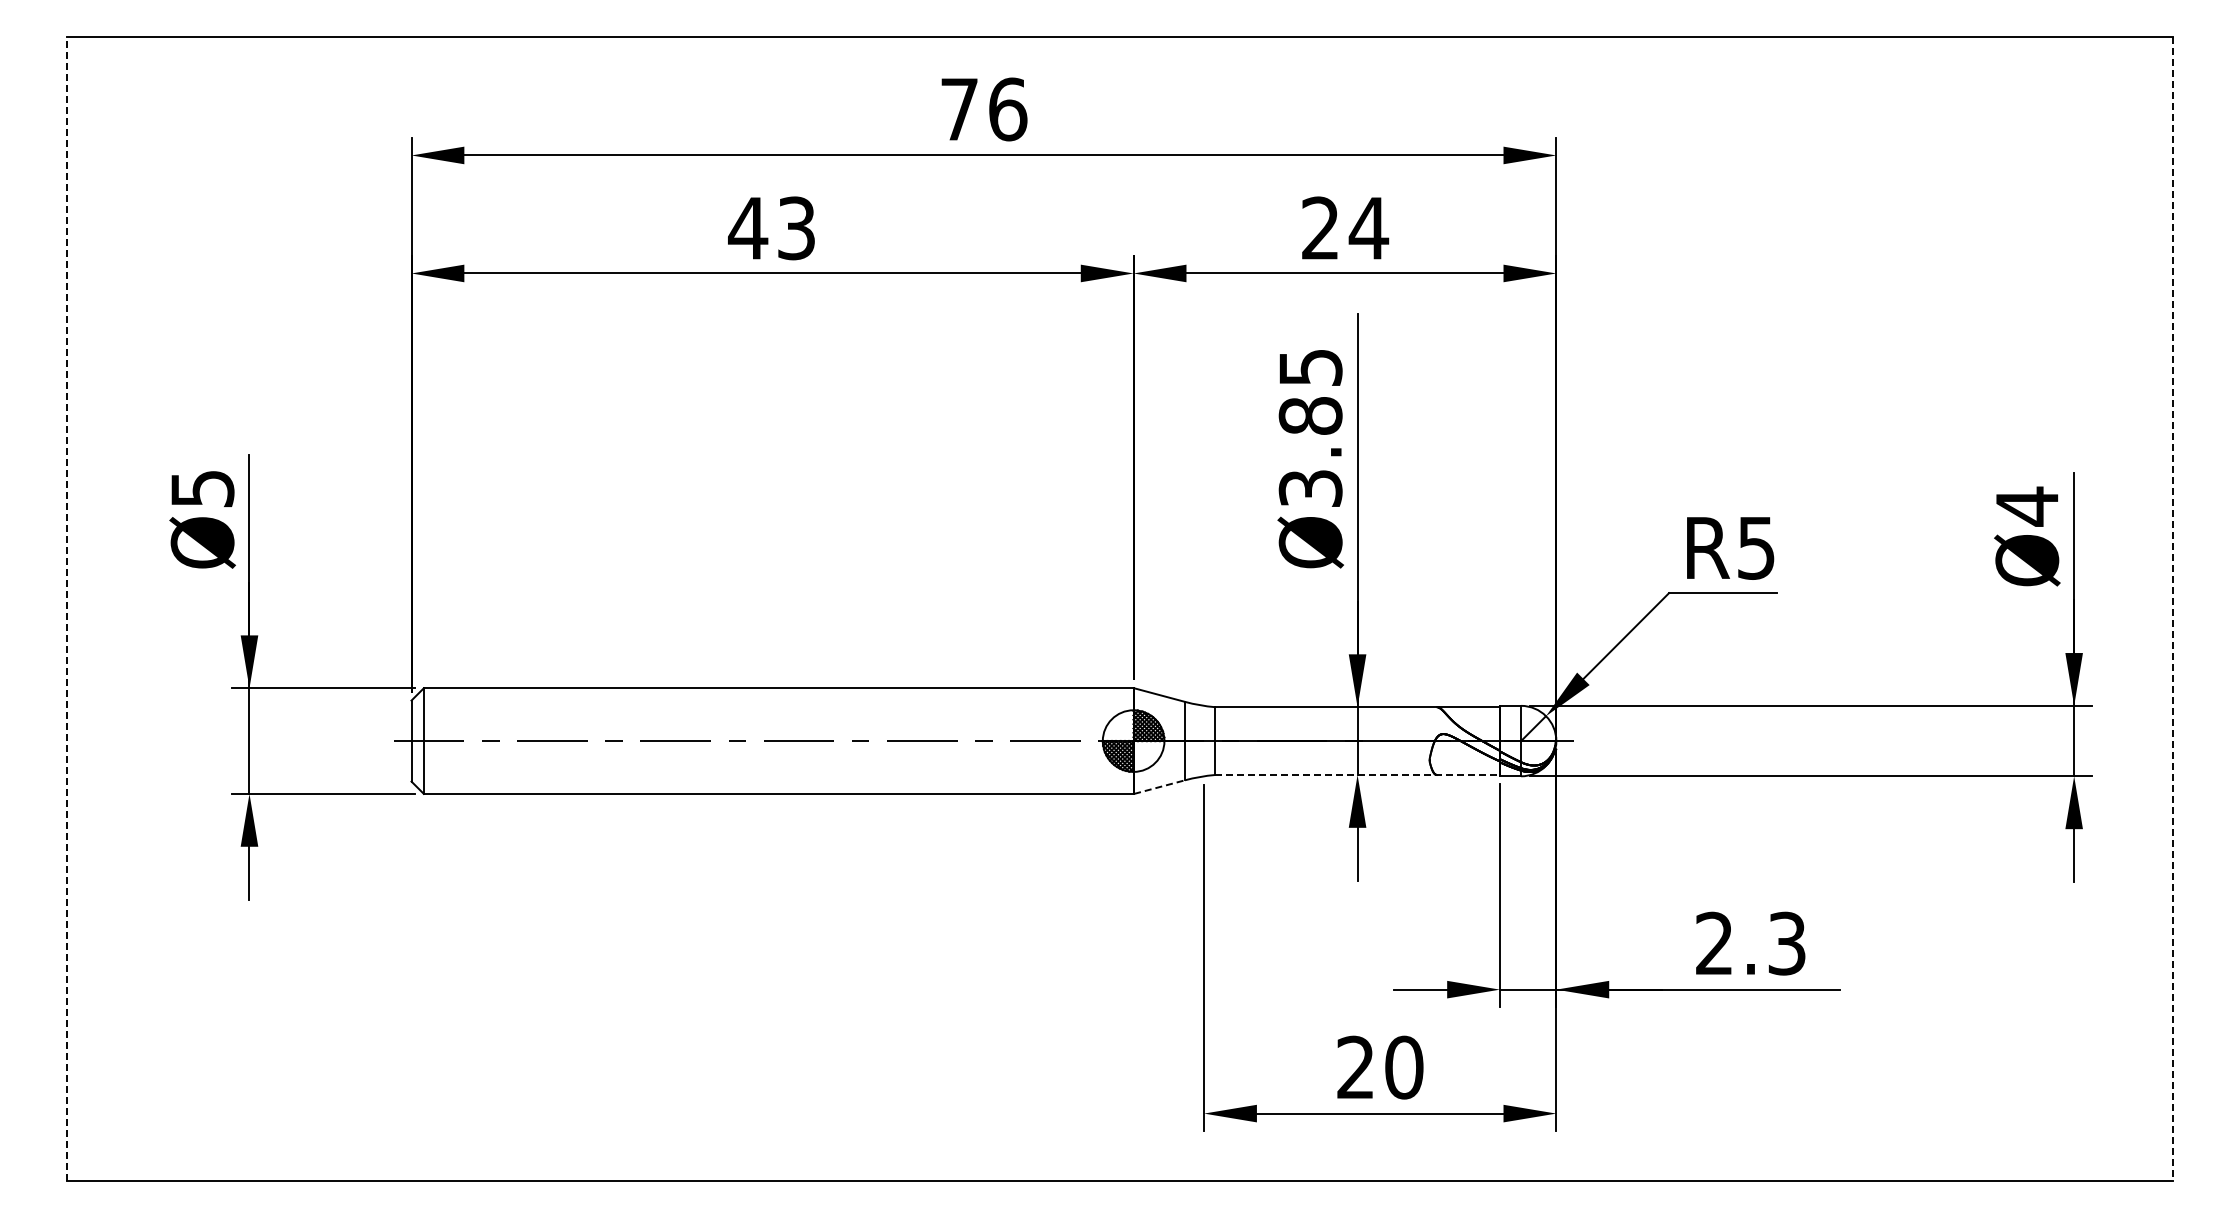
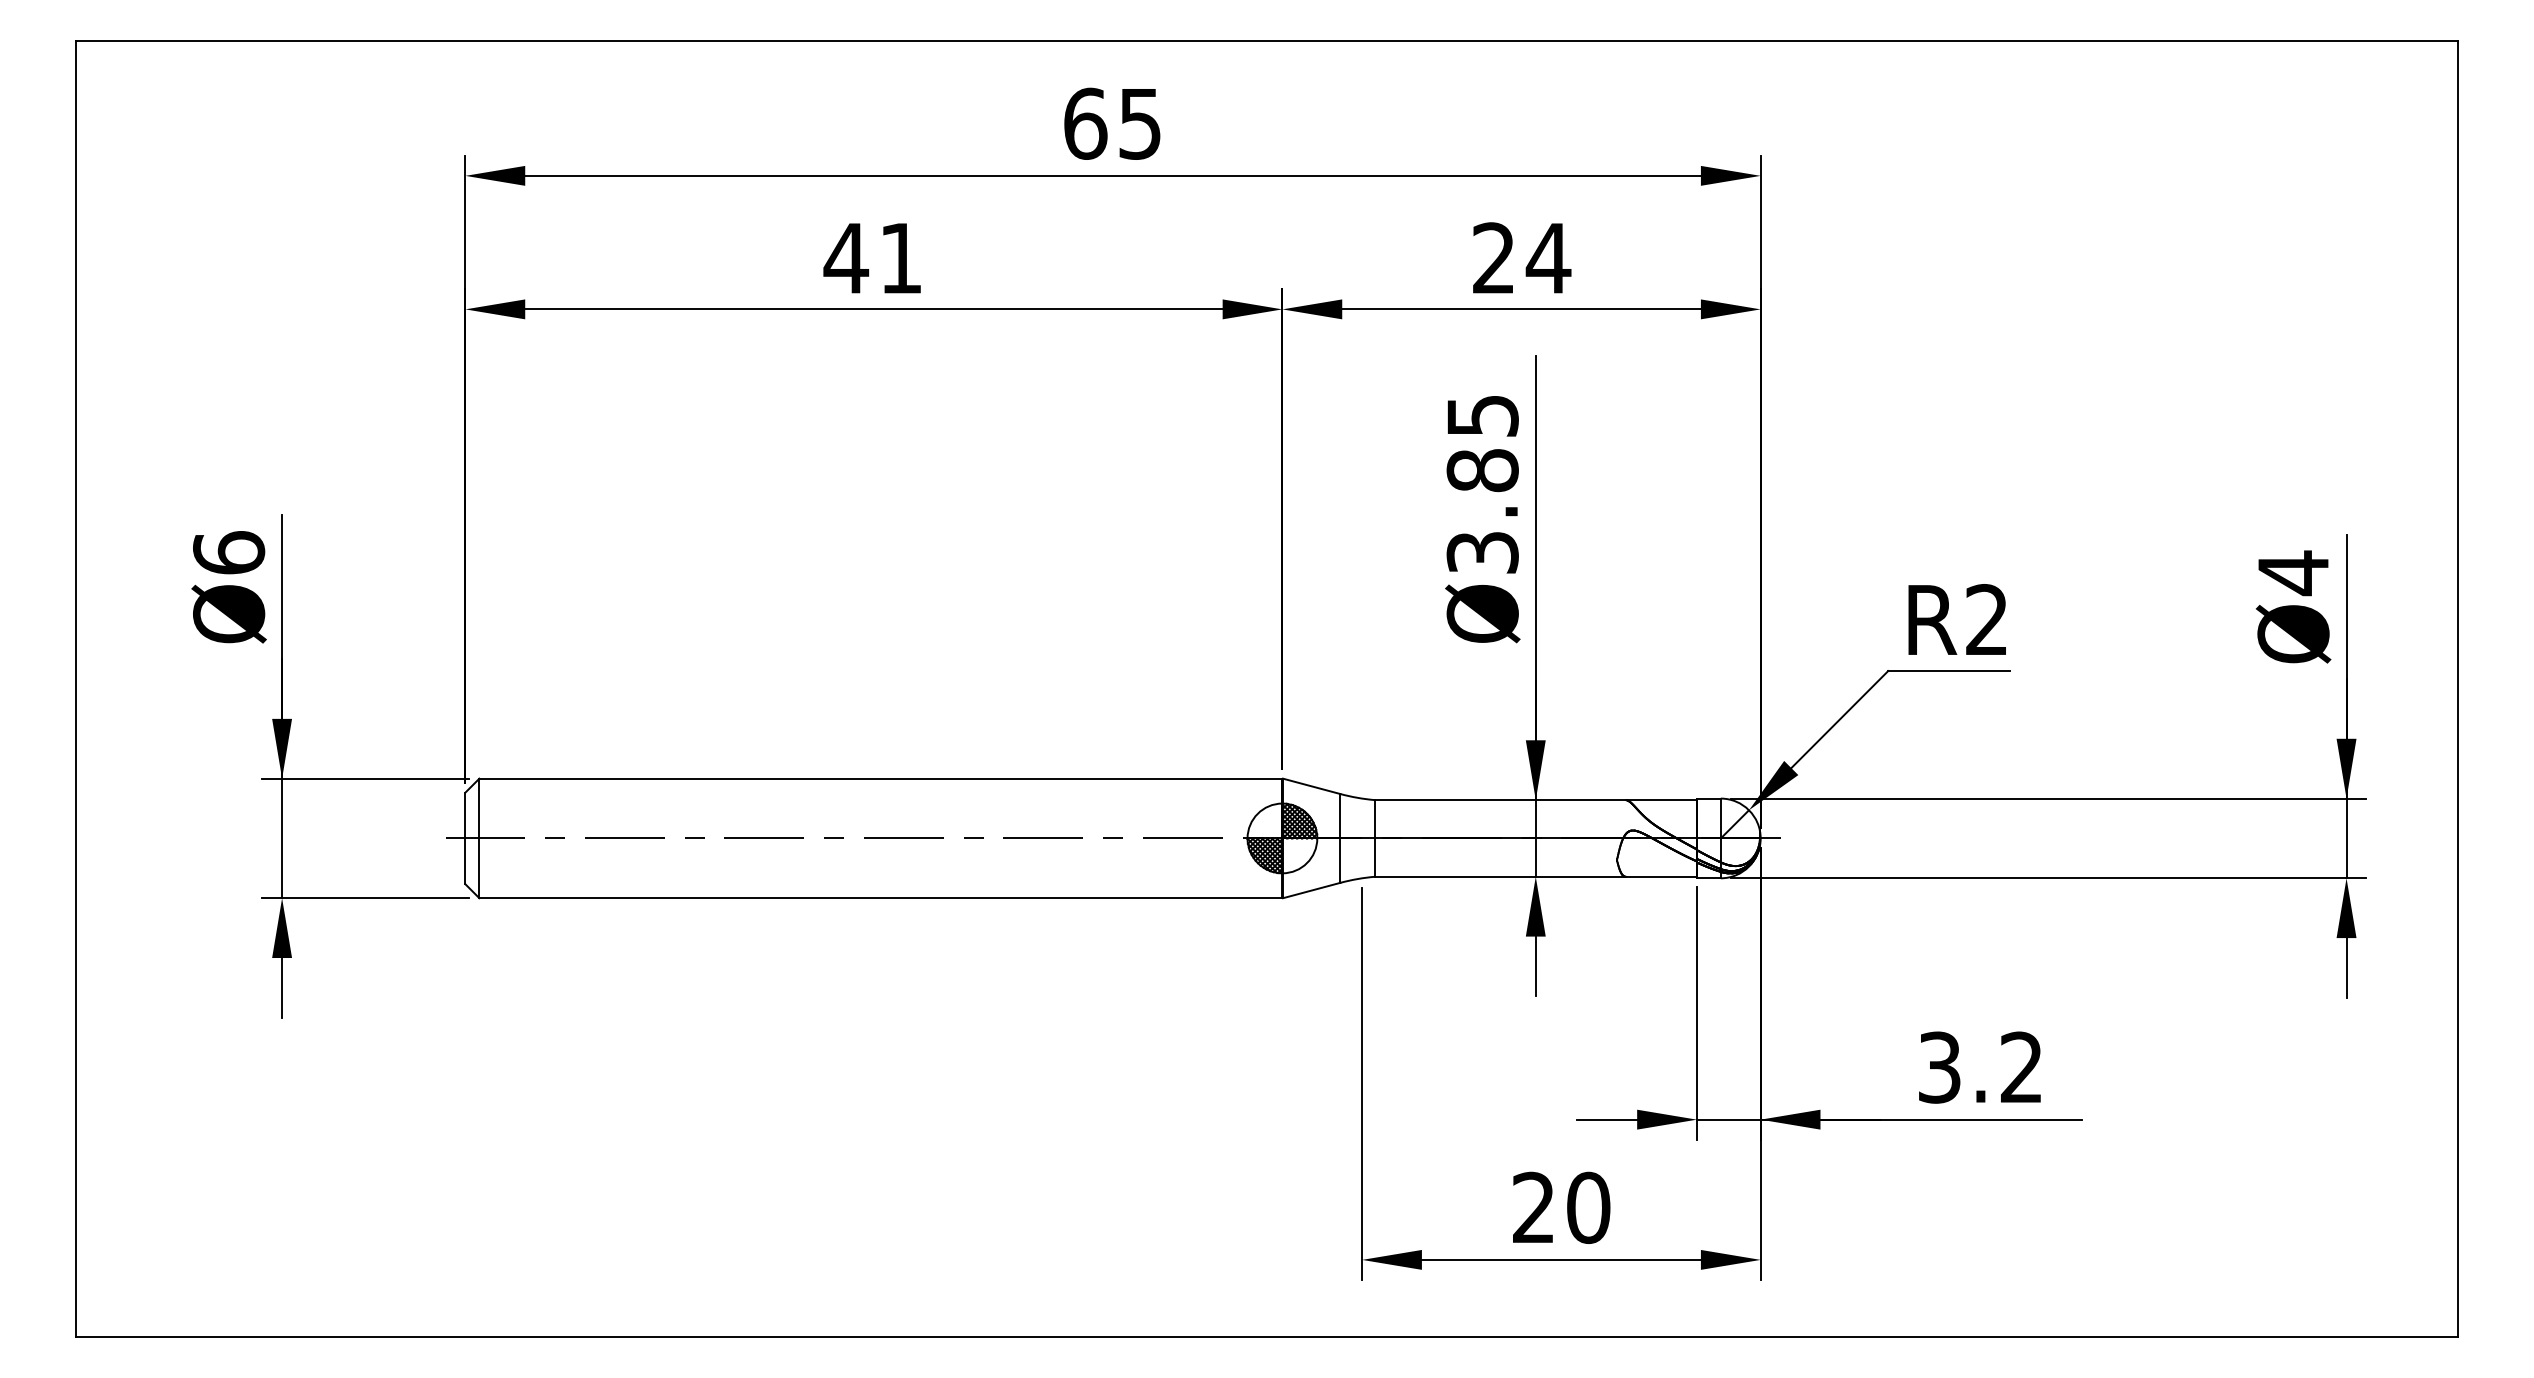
text: (983, 109) -> (1112, 123), 76 -> 65
text: (796, 228) -> (900, 258), 43 -> 41
text: (202, 488) -> (228, 552), Ø5 -> Ø6
text: (1756, 547) -> (1987, 619), R5 -> R2
line: (67, 608) -> (76, 688), dashed -> solid
line: (2172, 609) -> (2457, 689), dashed -> solid
line: (1358, 774) -> (1536, 876), dashed -> solid
line: (1160, 787) -> (1312, 890), dashed -> solid
text: (1750, 943) -> (1980, 1067), 2.3 -> 3.2

